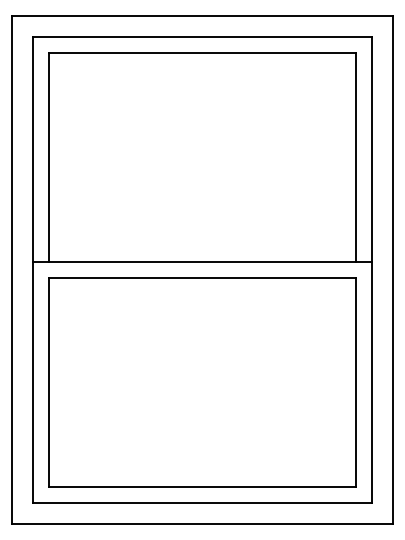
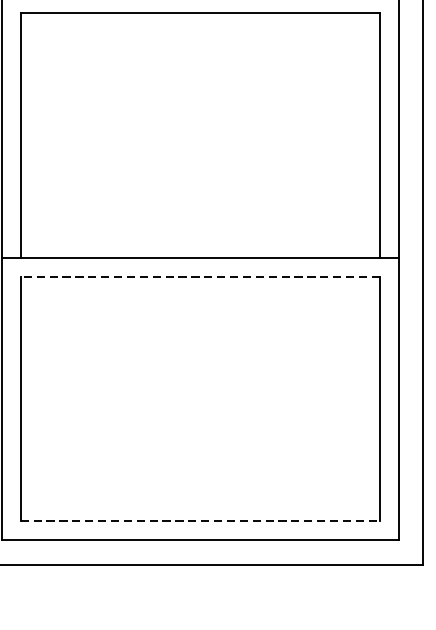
line: (202, 277) -> (200, 276), solid -> dashed
line: (202, 486) -> (200, 520), solid -> dashed

